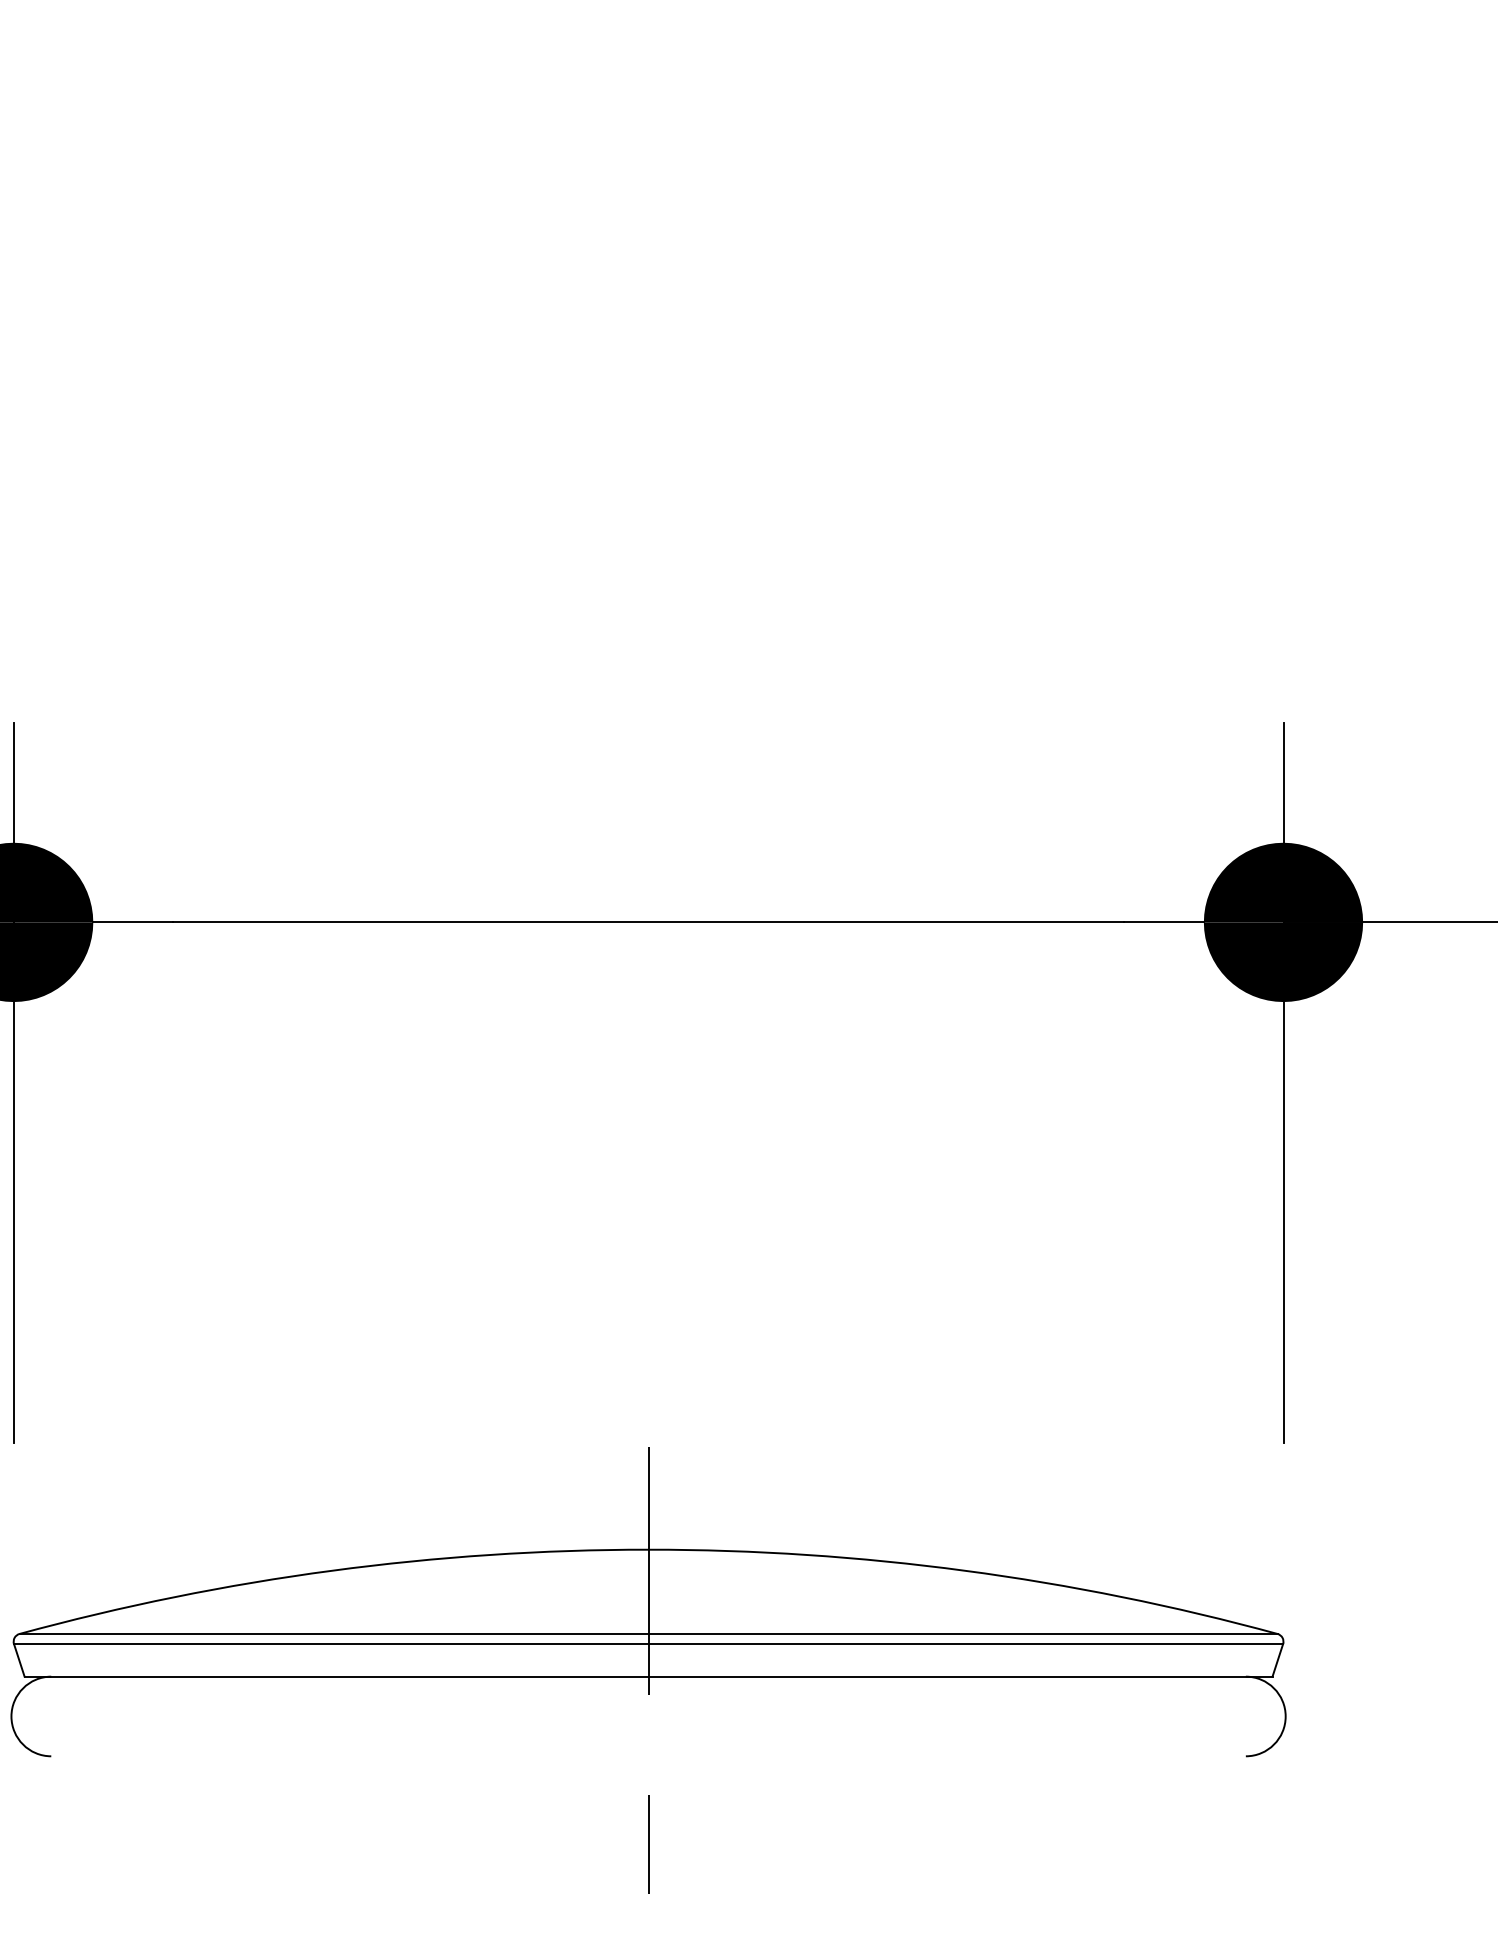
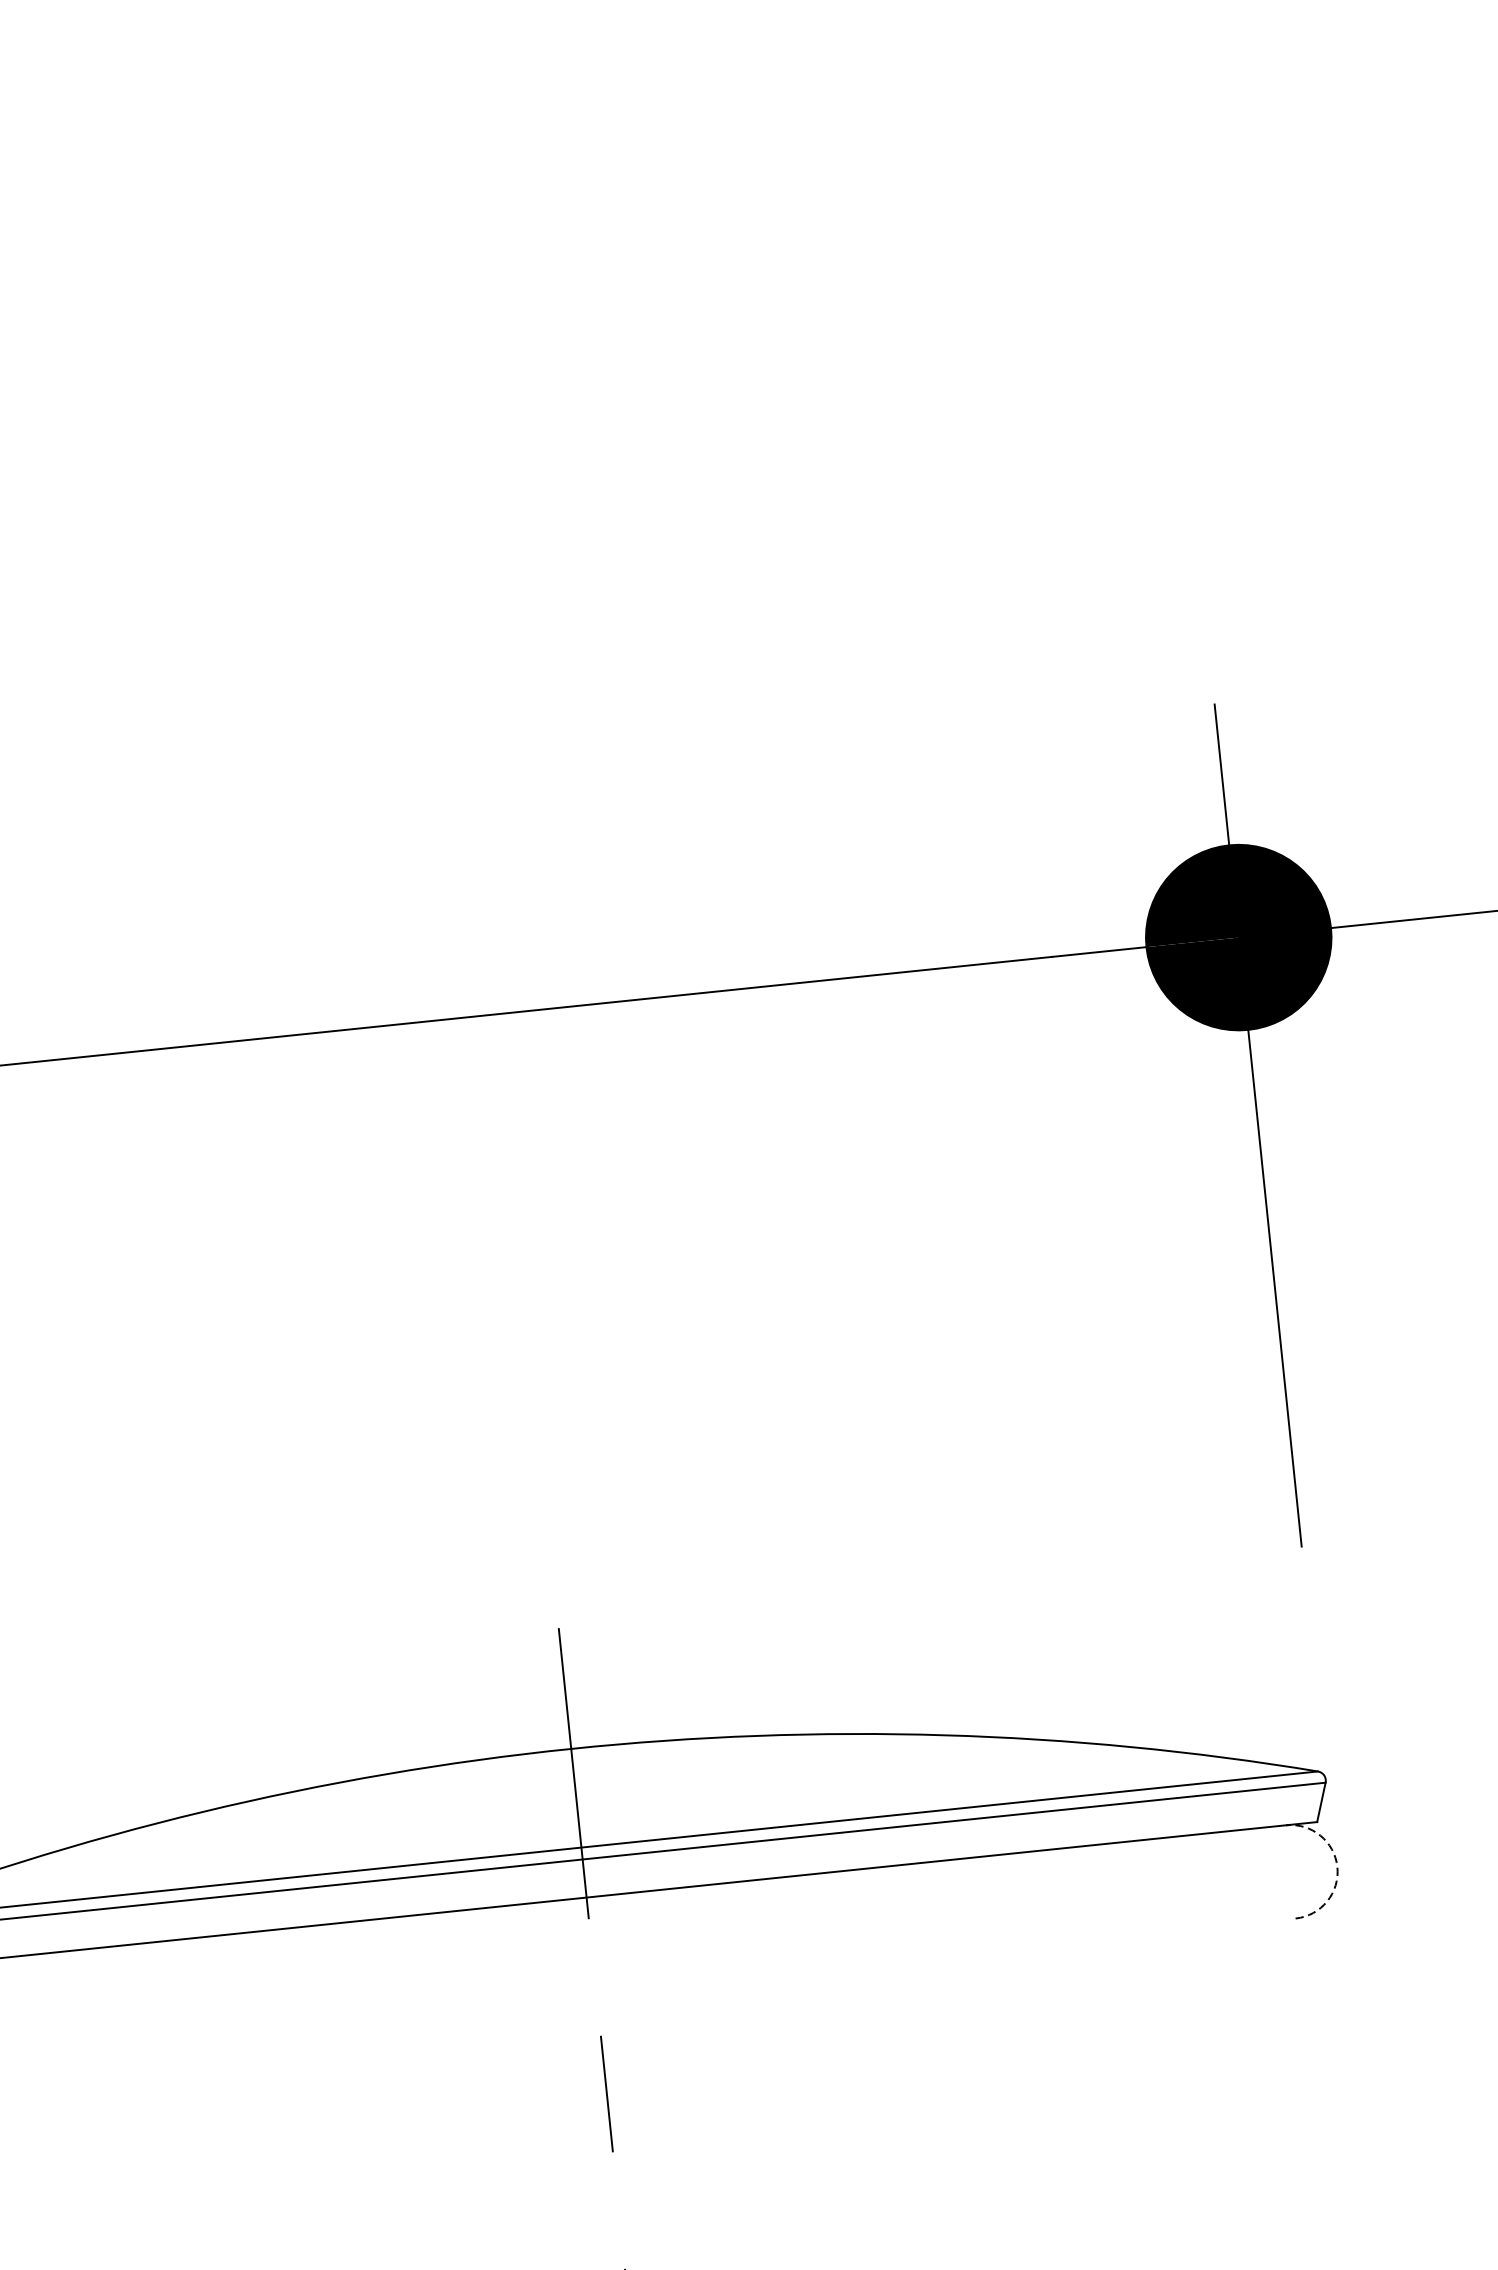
arc: (1285, 1716) -> (1337, 1867), solid -> dashed

